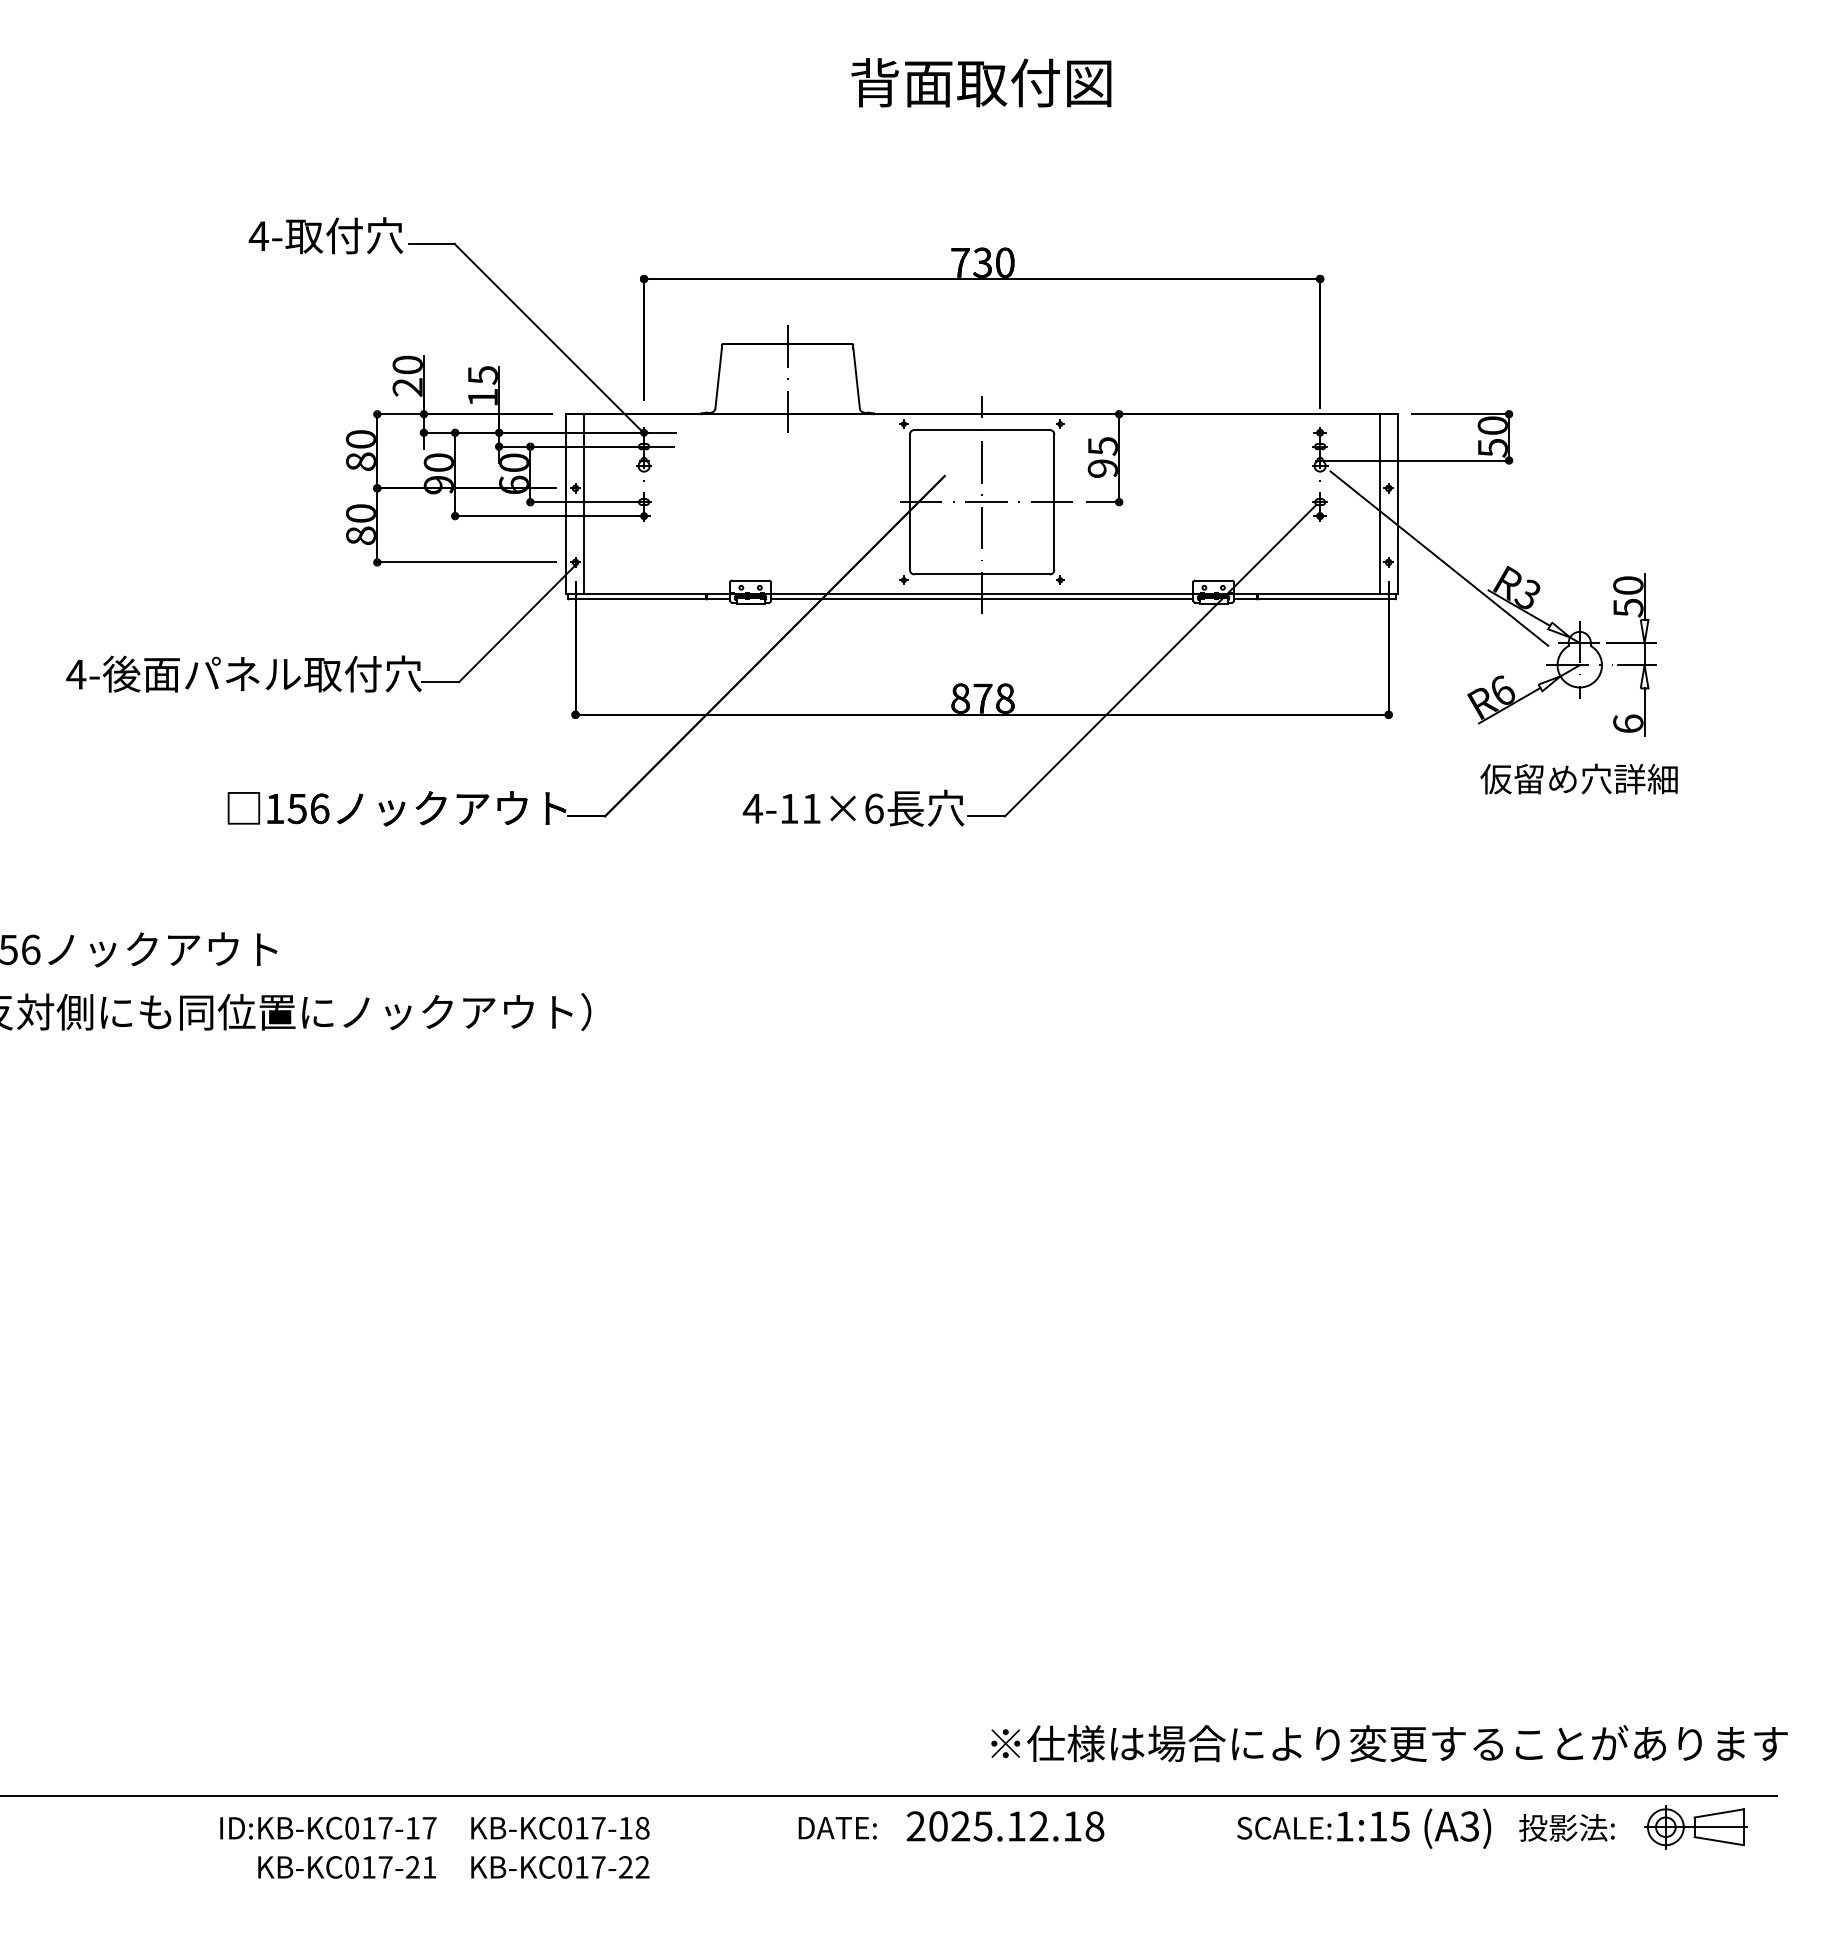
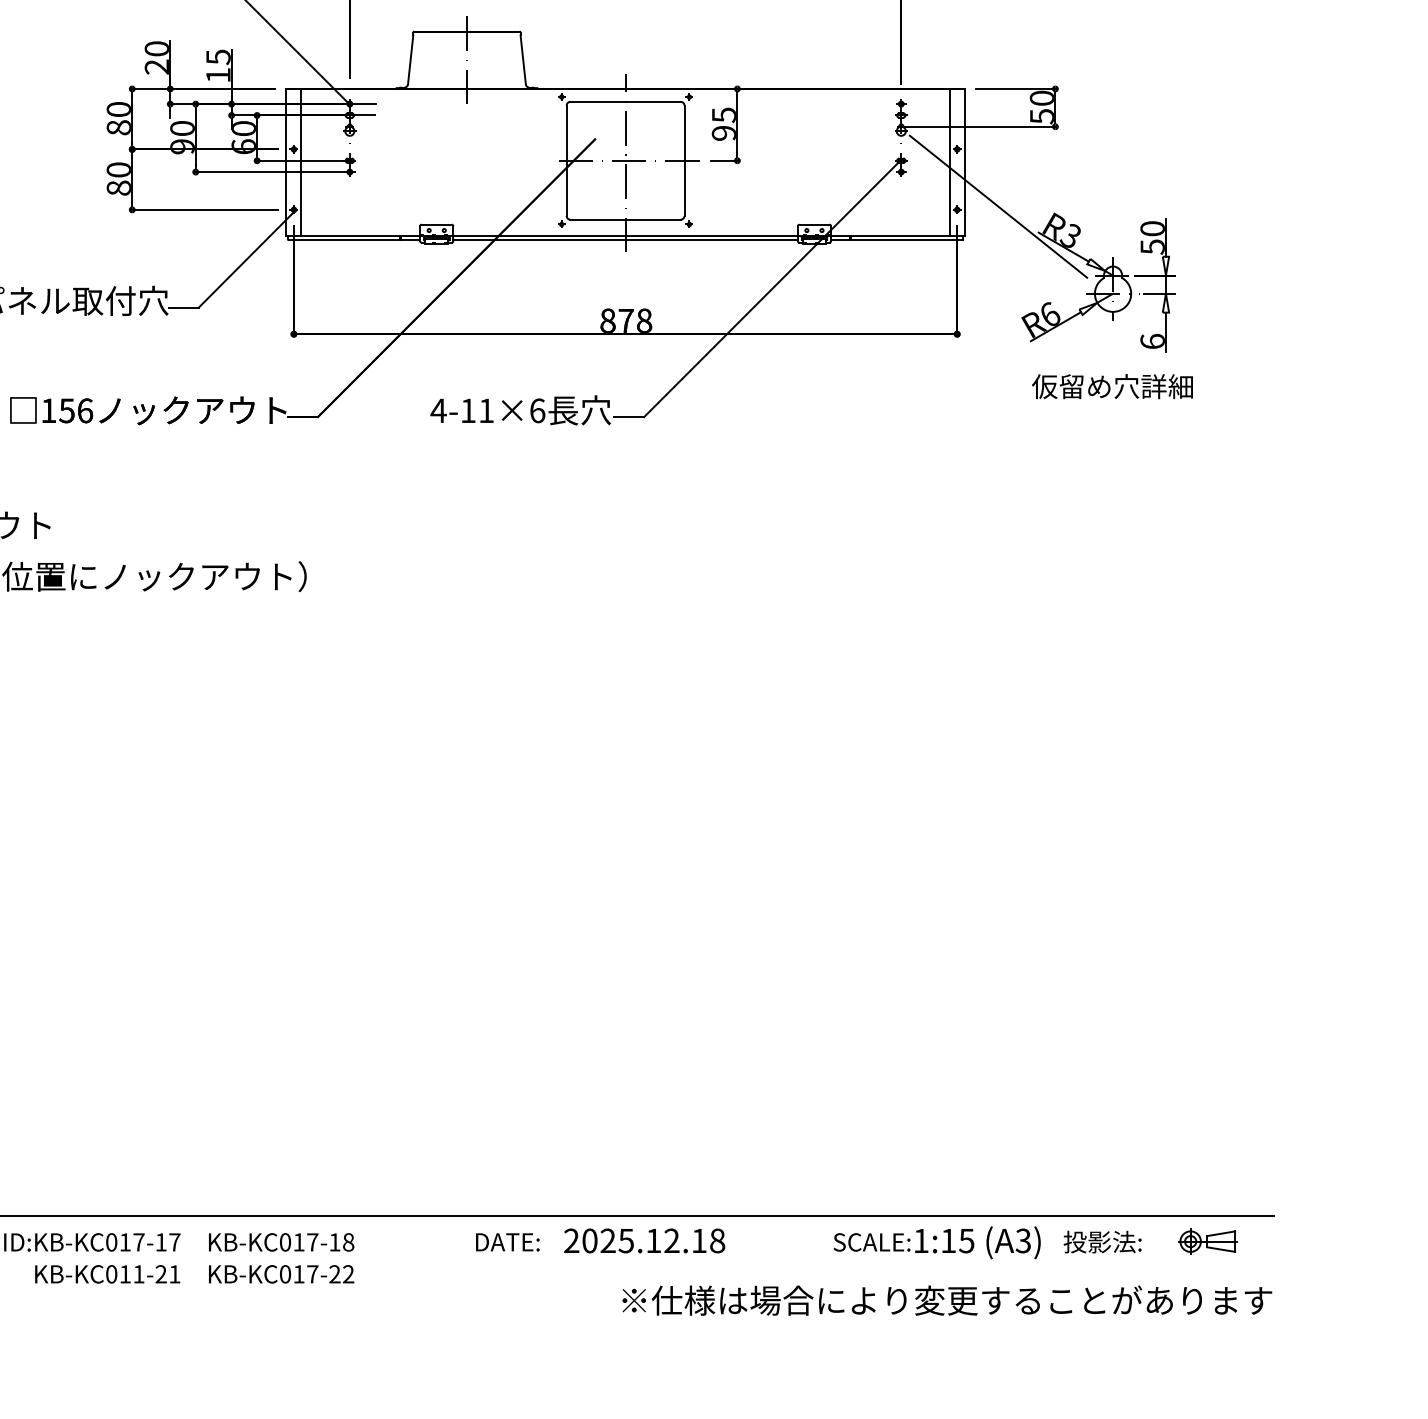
text: (1389, 1743) -> (947, 1300), moved
part: (1695, 1827) -> (1207, 1241), size x0.7
text: (385, 1867) -> (138, 1274), KB-KC017-21 -> KB-KC011-21

